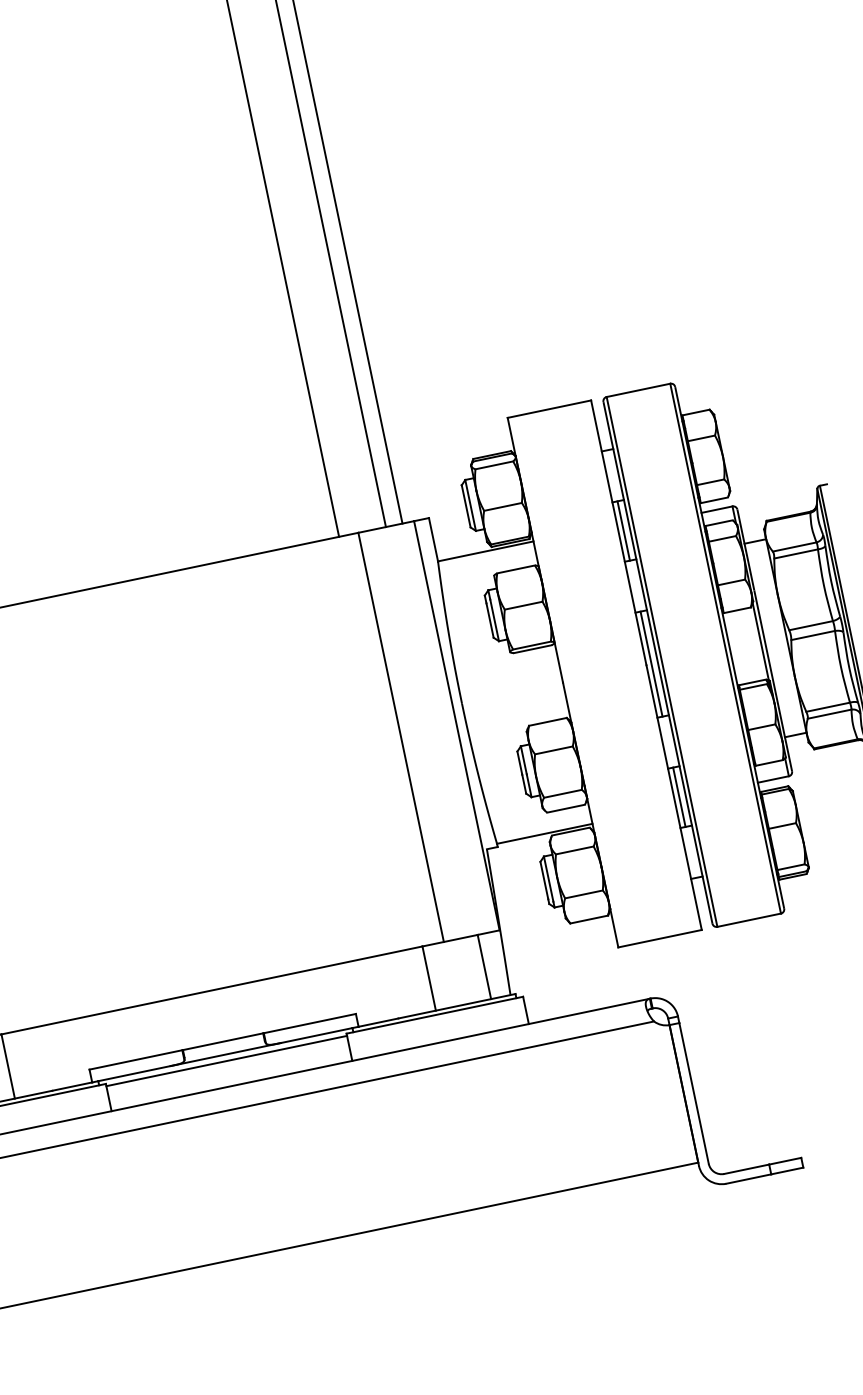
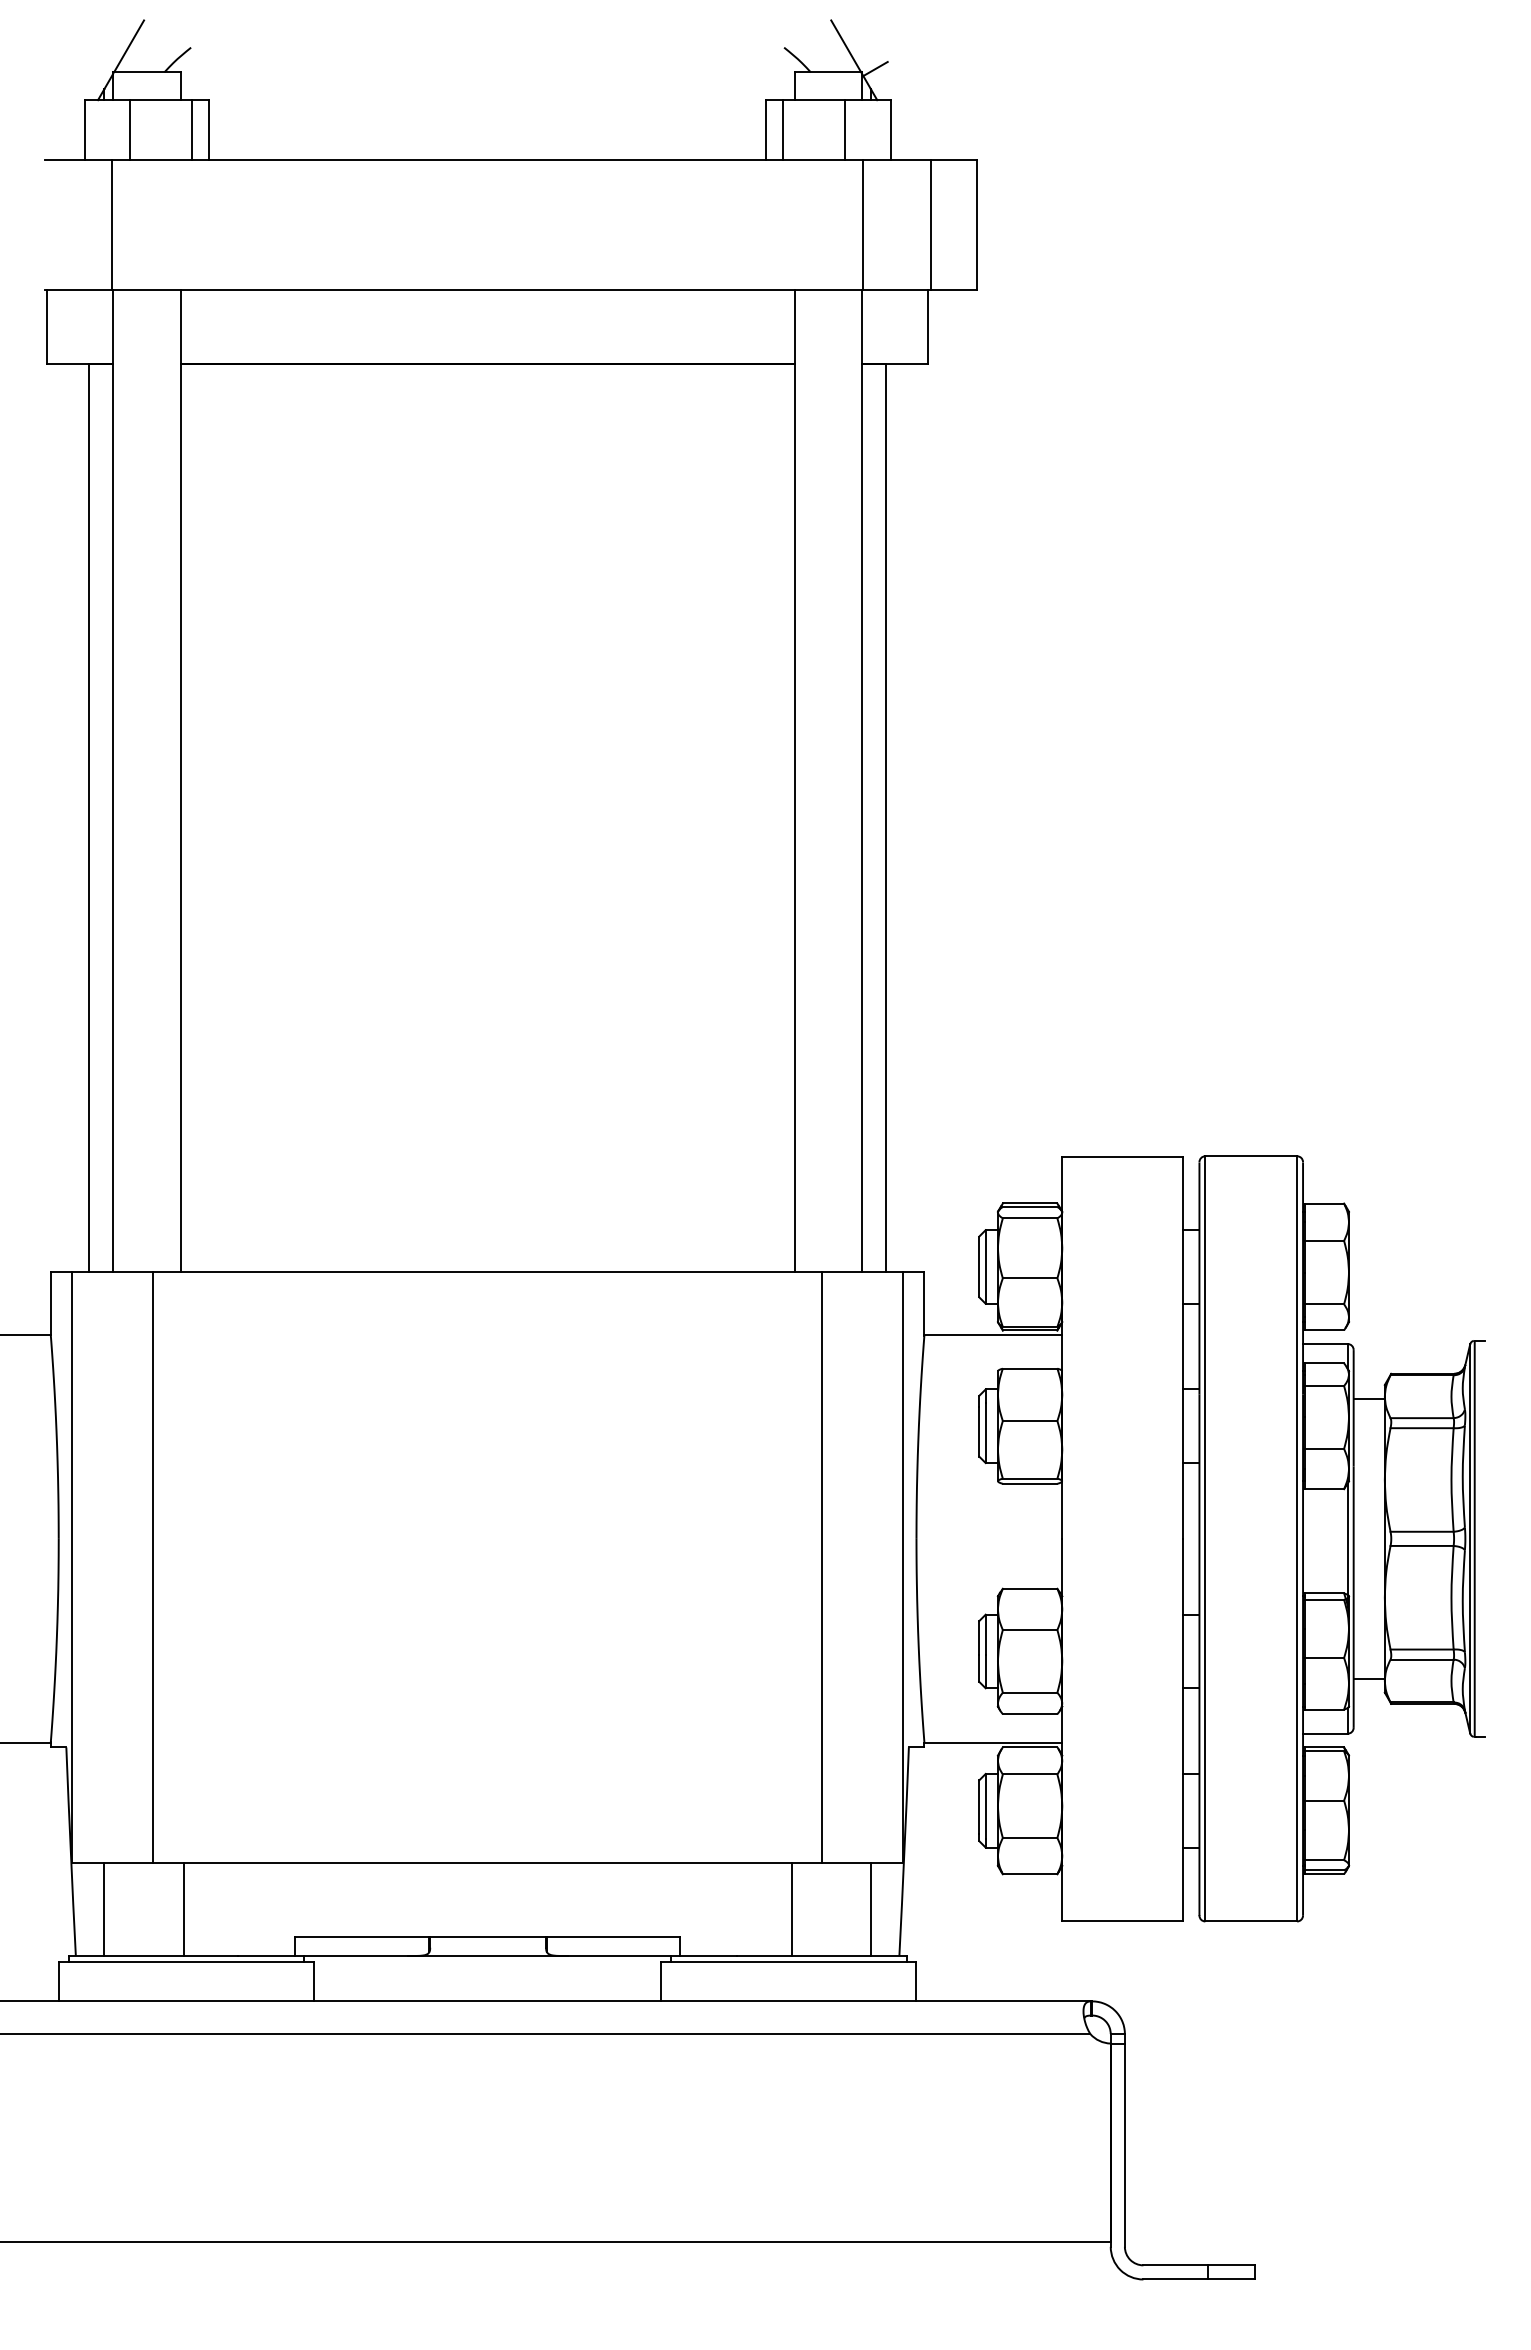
line: (623, 530) -> (1190, 1346), removed
line: (651, 663) -> (1190, 1538), removed
line: (679, 796) -> (1190, 1730), removed
line: (226, 1061) -> (487, 1965), removed

